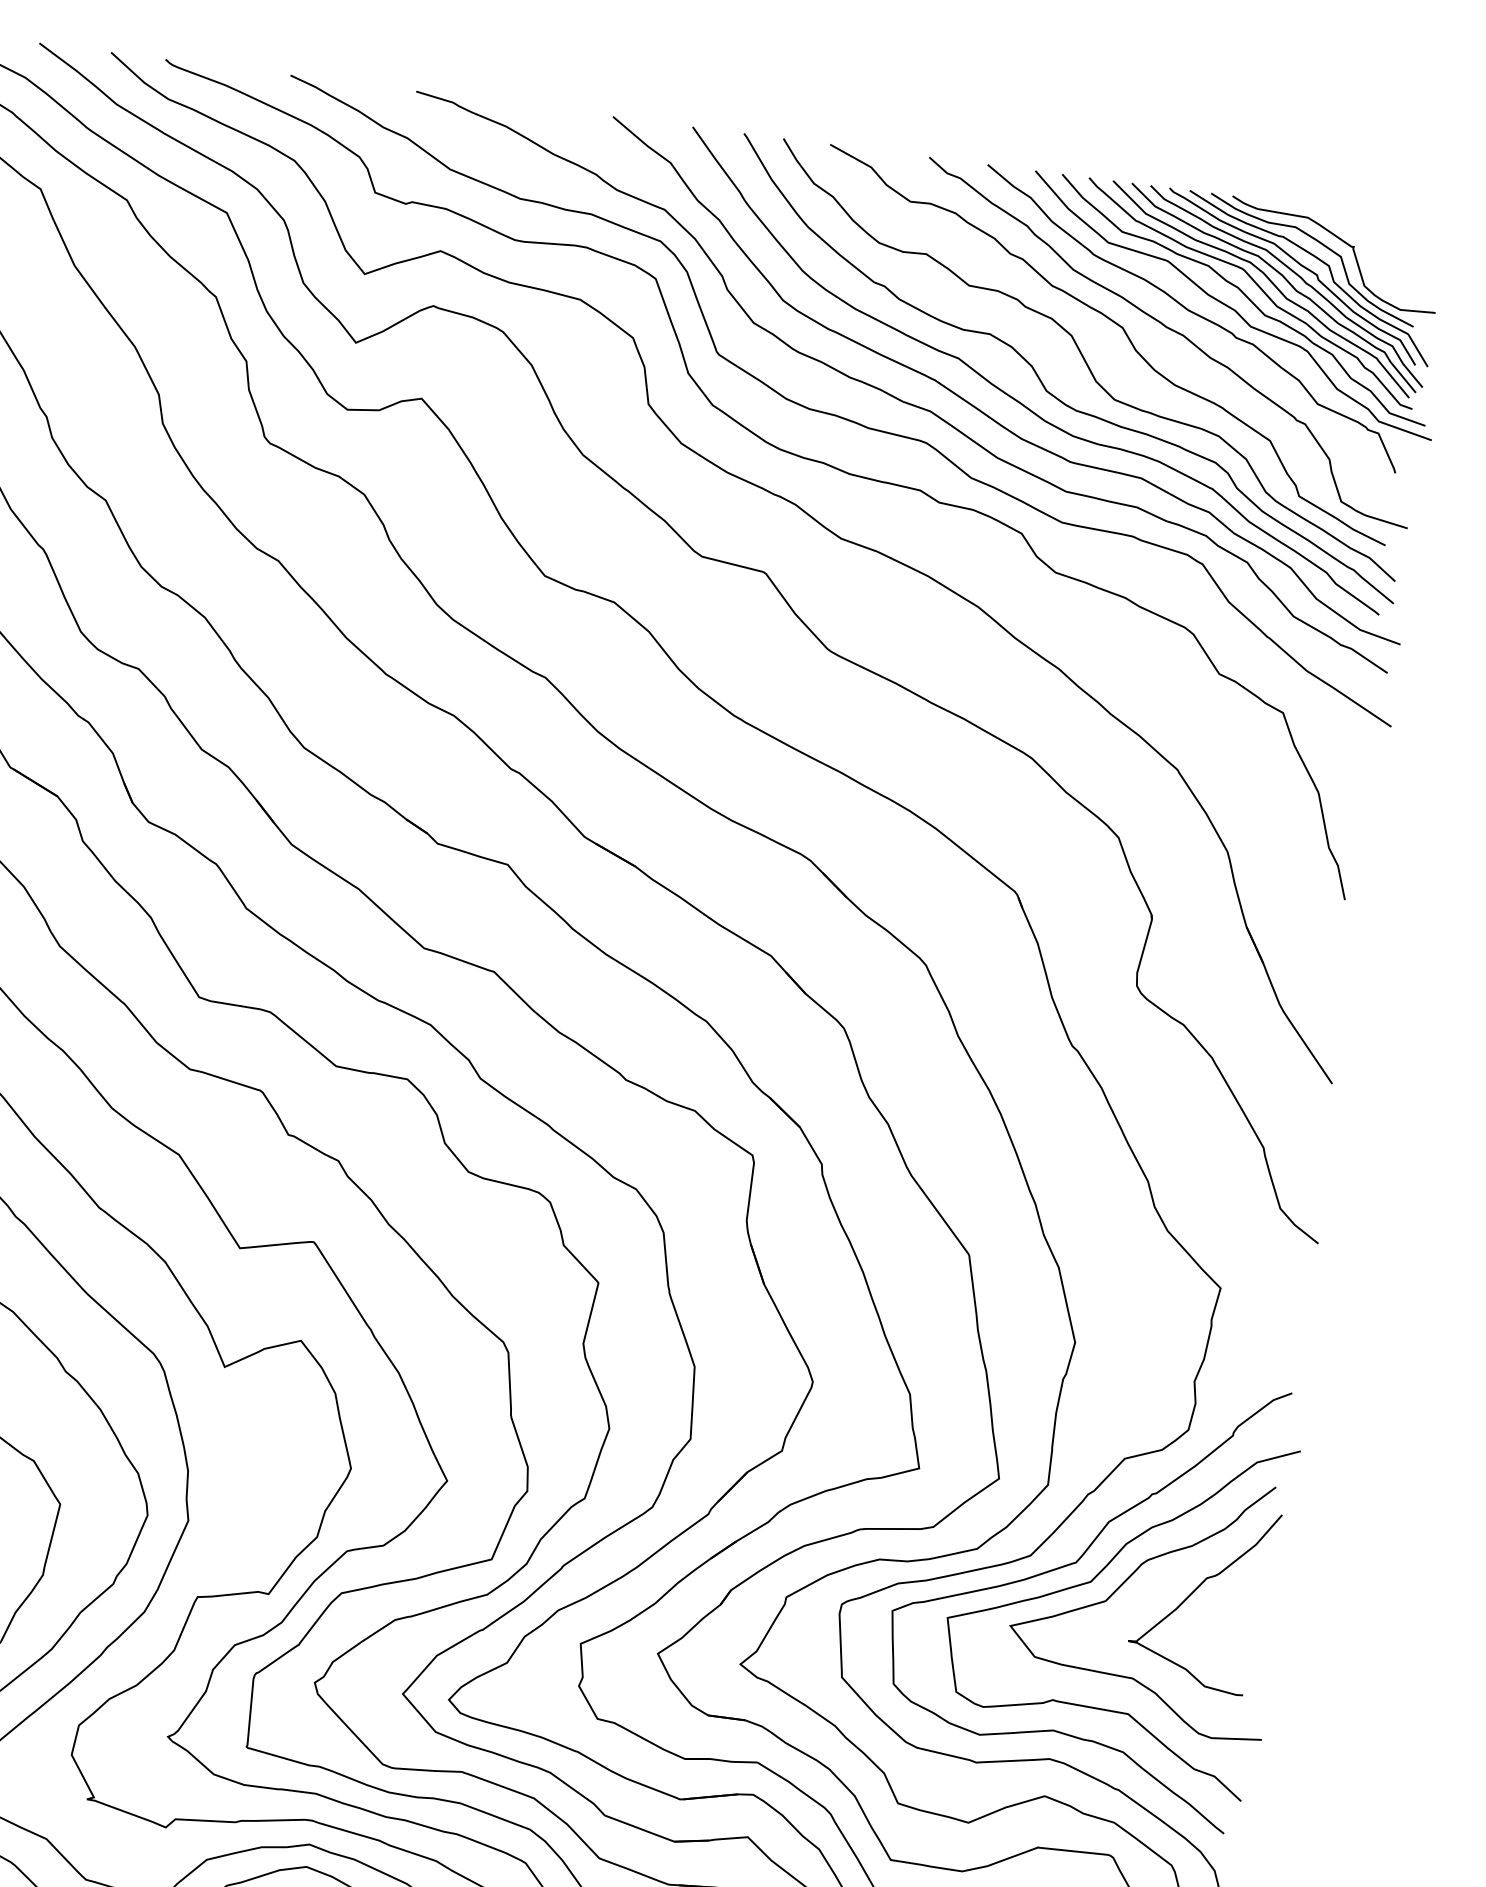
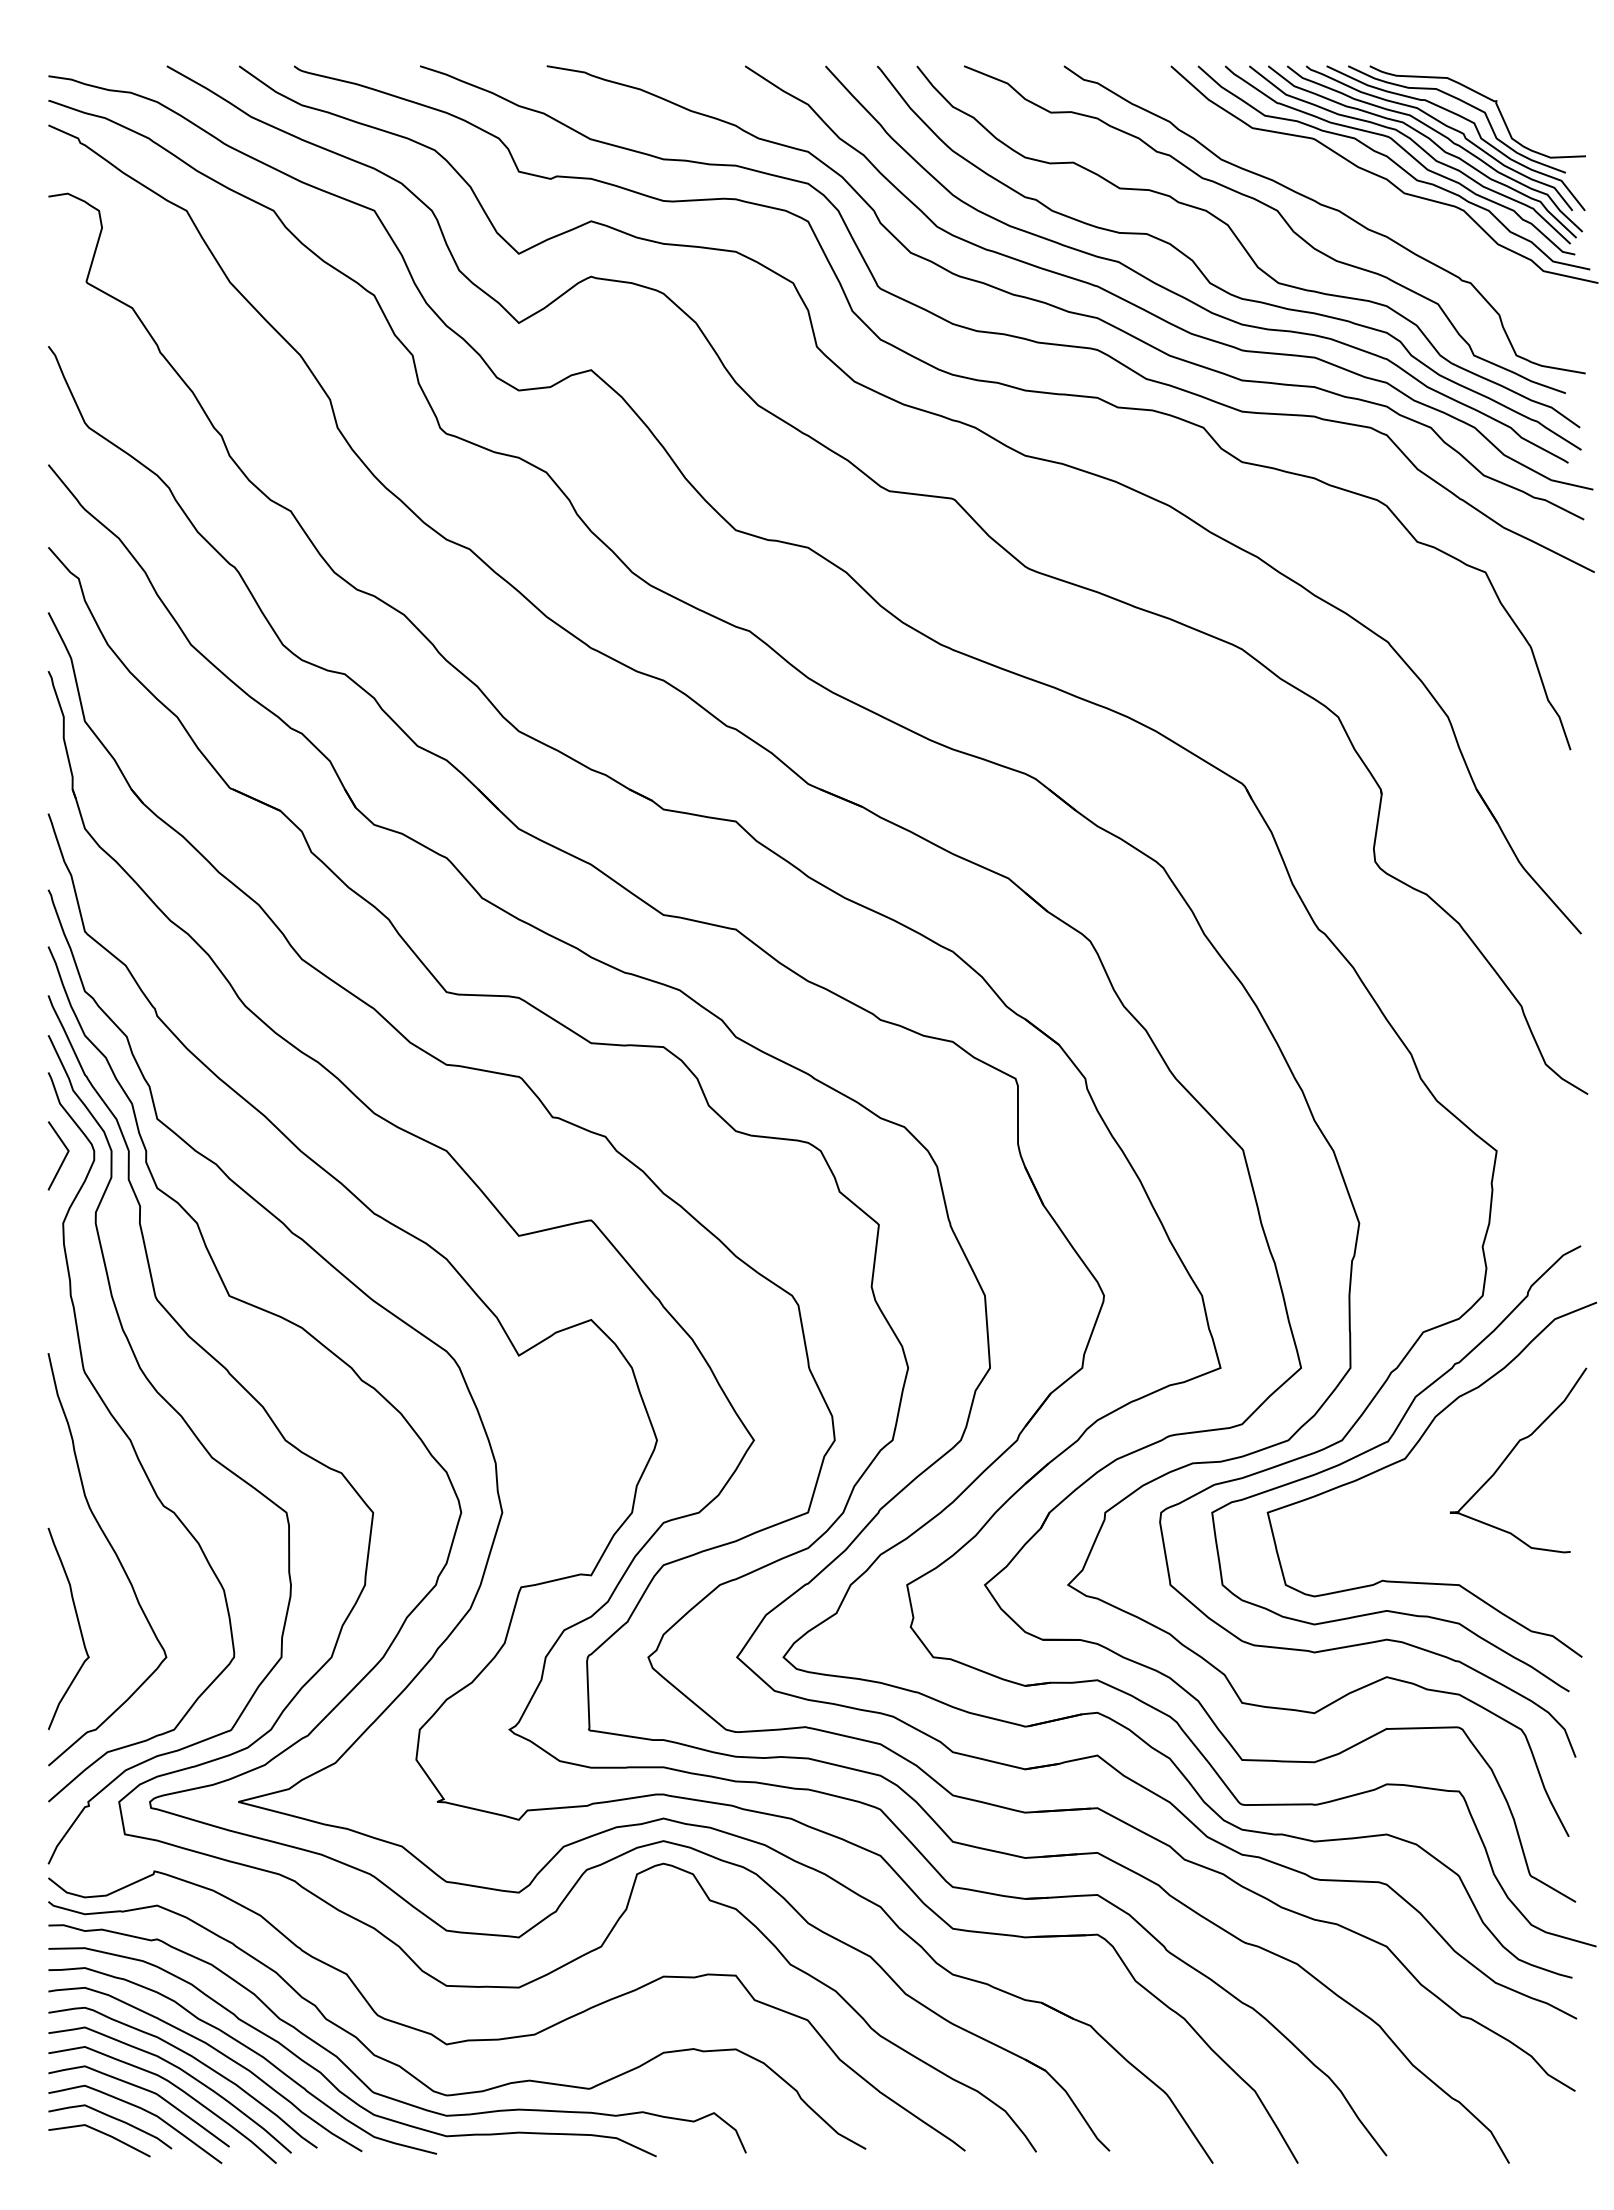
curve: (1193, 314) -> (1346, 188), removed
curve: (1125, 1583) -> (1439, 1455), removed

